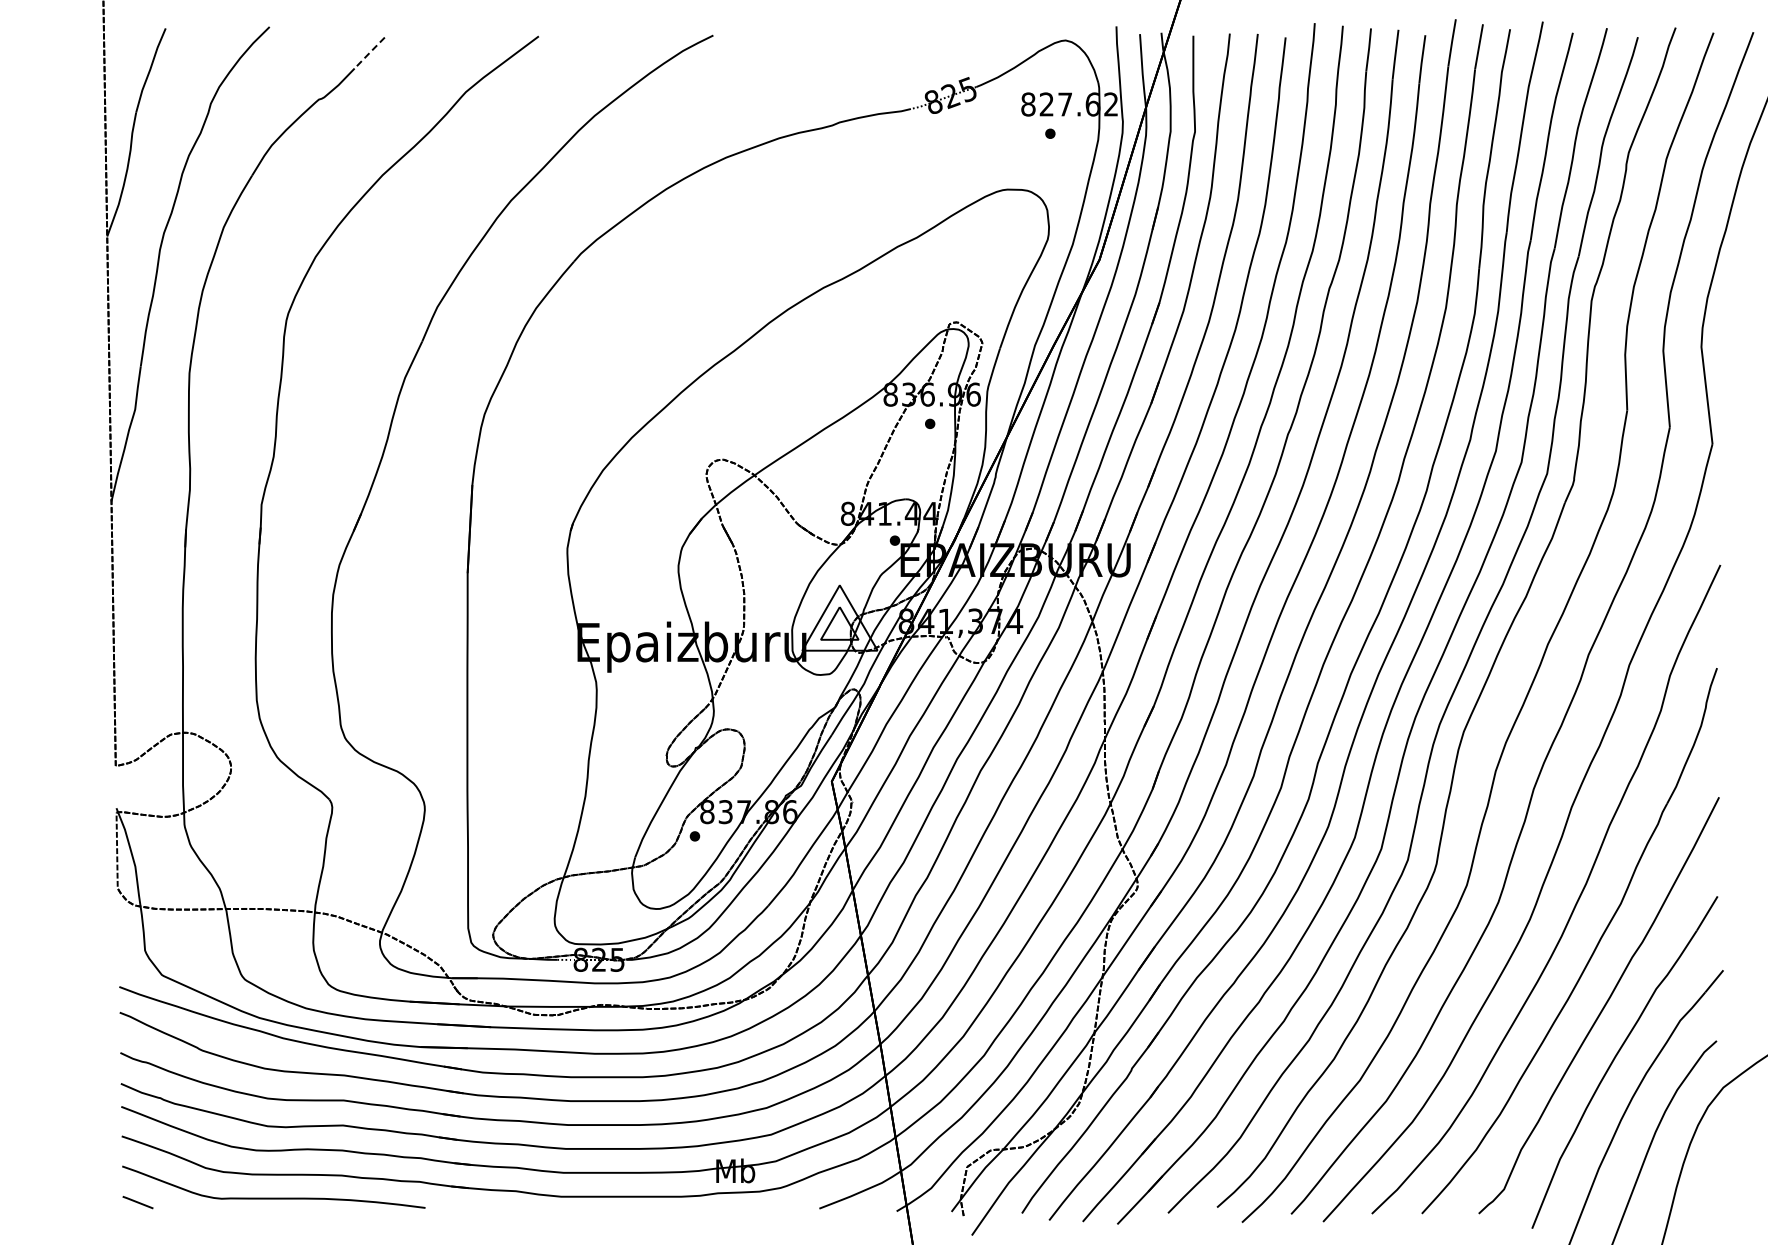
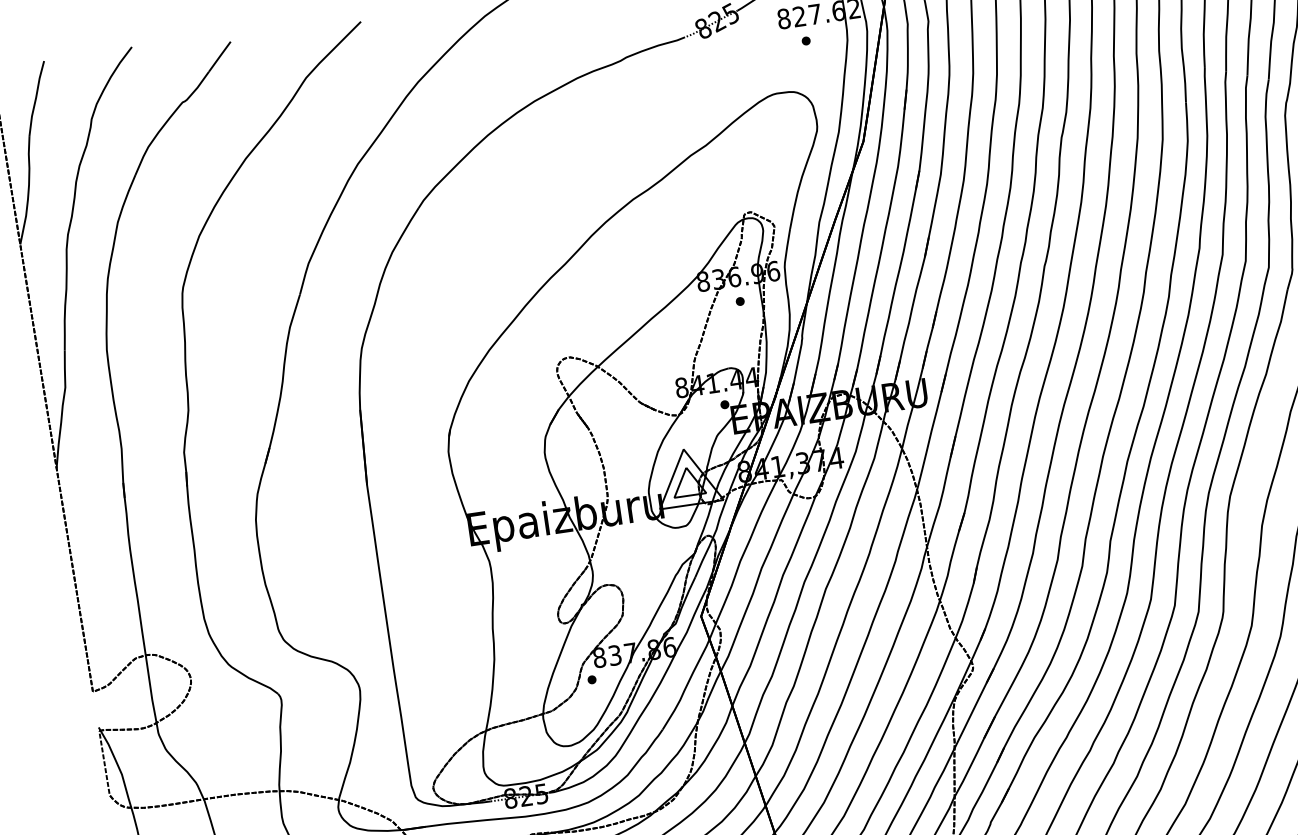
line: (369, 52) -> (219, 56), dashed -> solid

